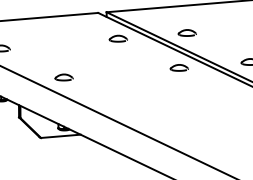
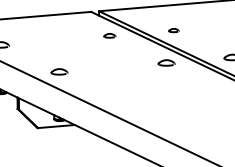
part: (186, 32) -> (173, 30), size x0.6
part: (117, 38) -> (109, 35), size x0.7

